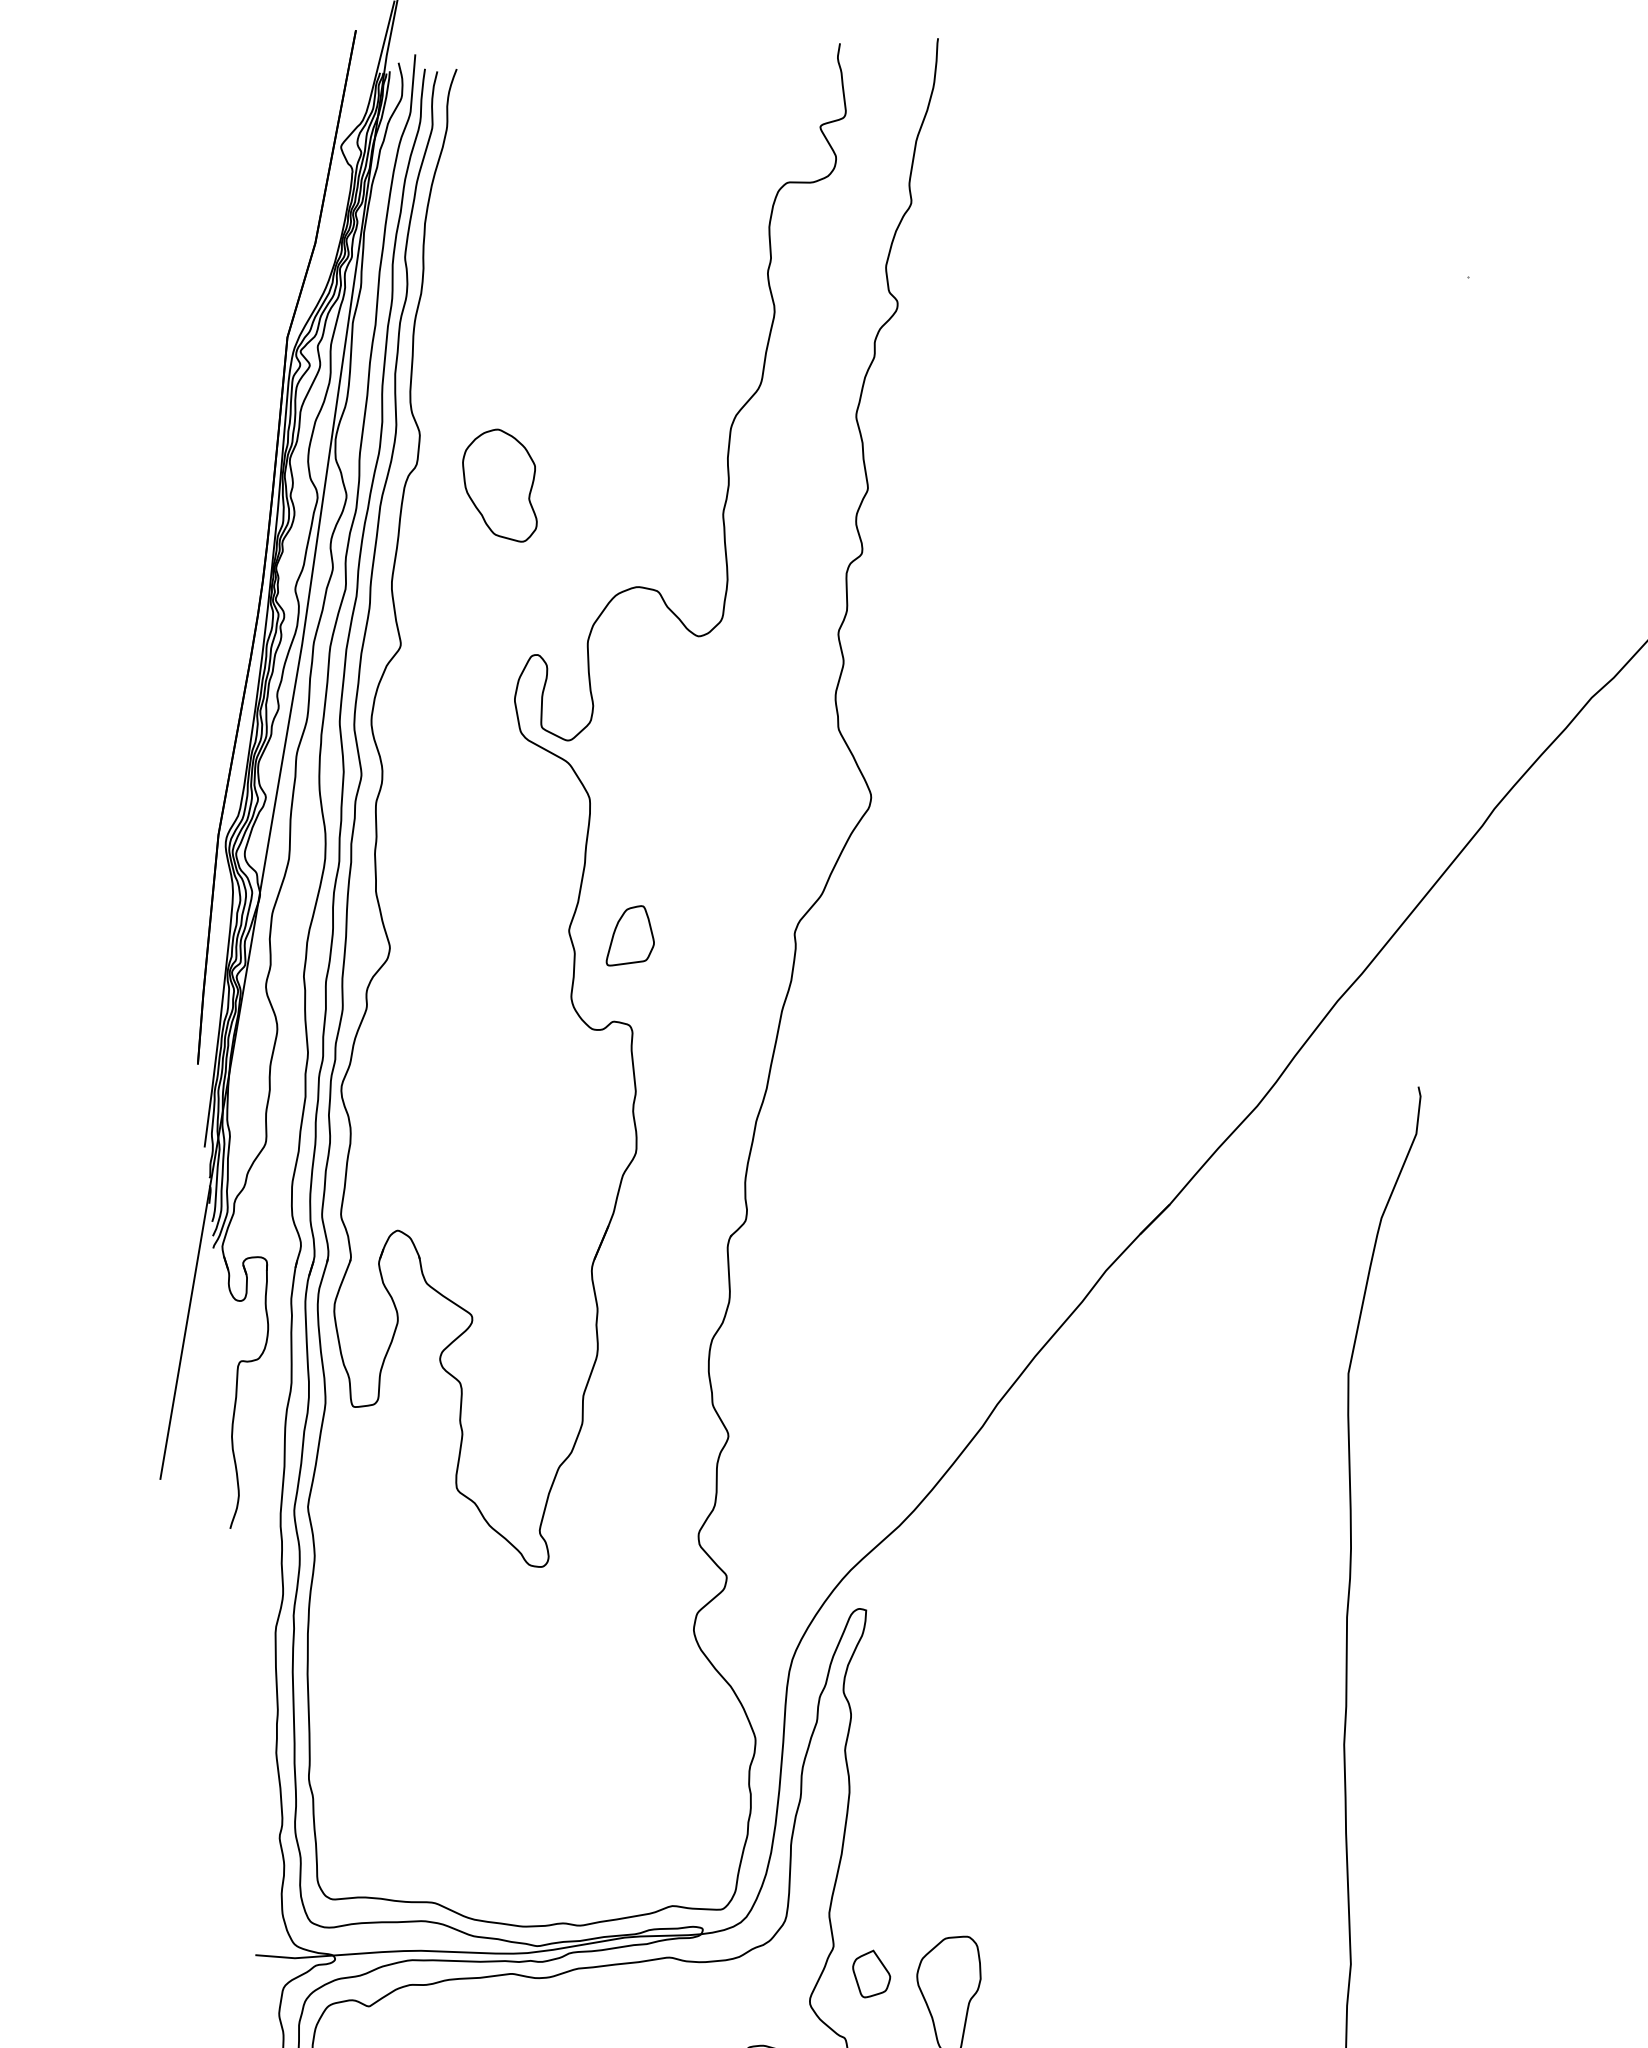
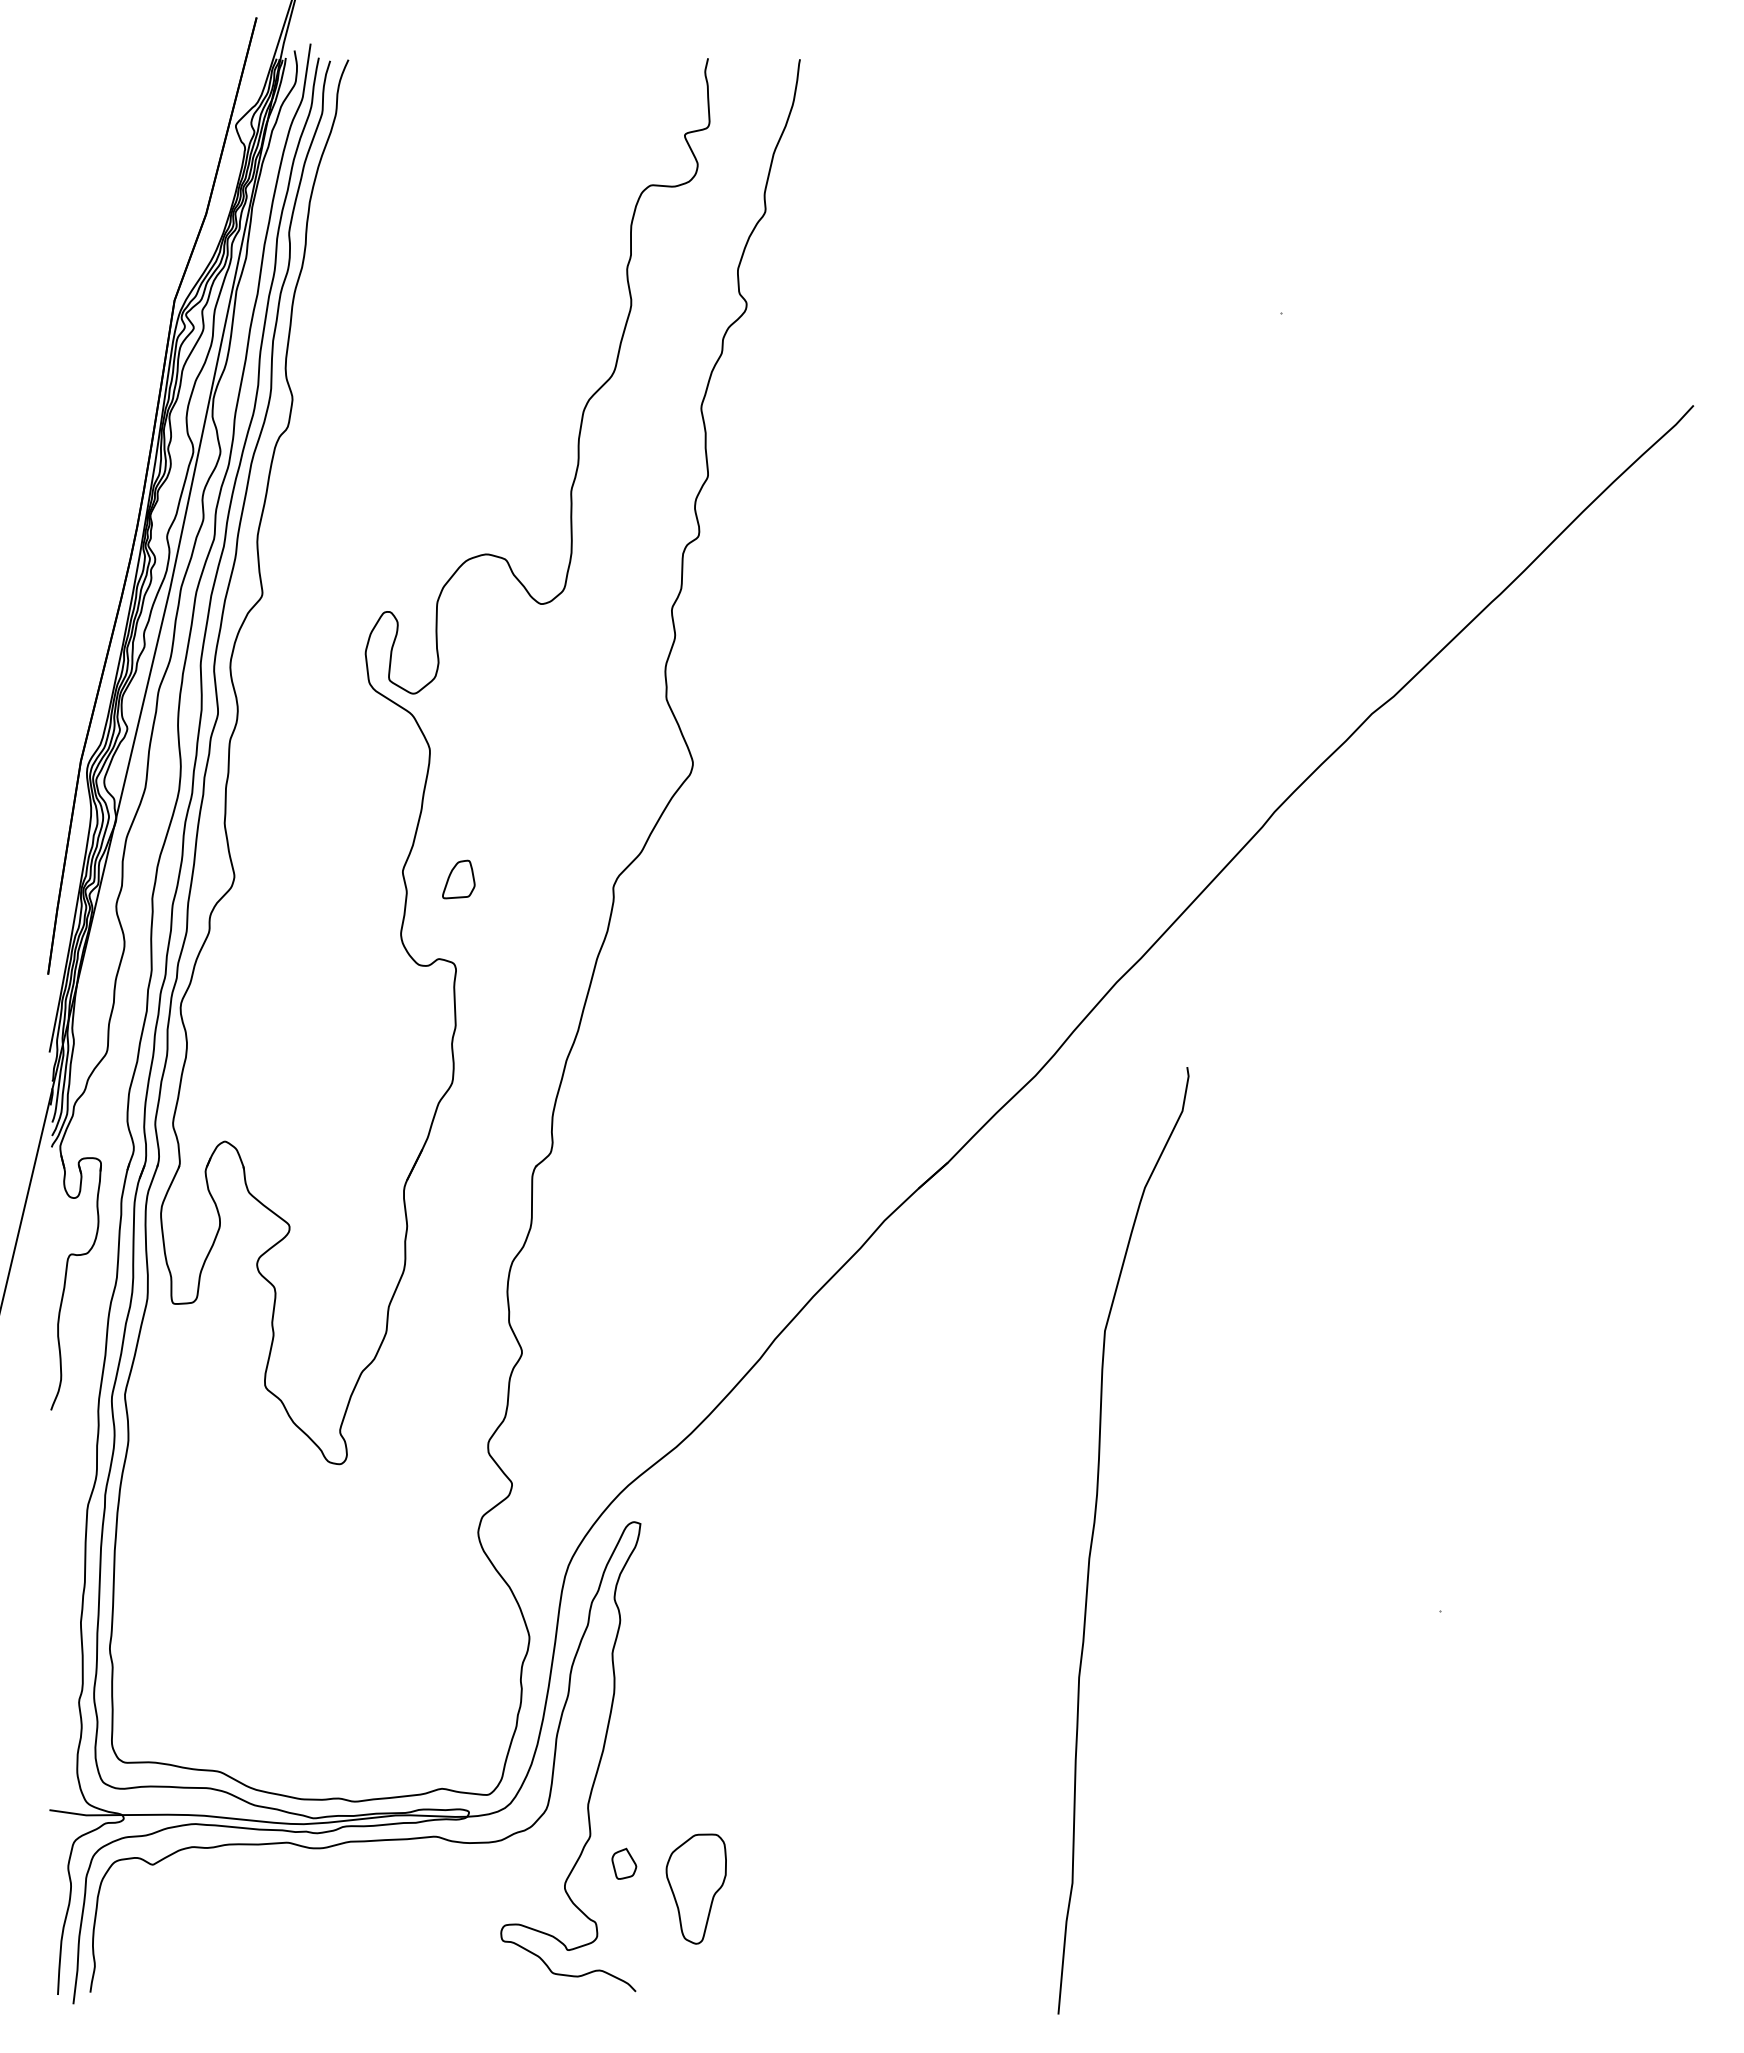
part: (500, 486) -> (364, 452), removed
part: (628, 935) -> (458, 879), size x0.7
part: (871, 1973) -> (624, 1863), size x0.7

